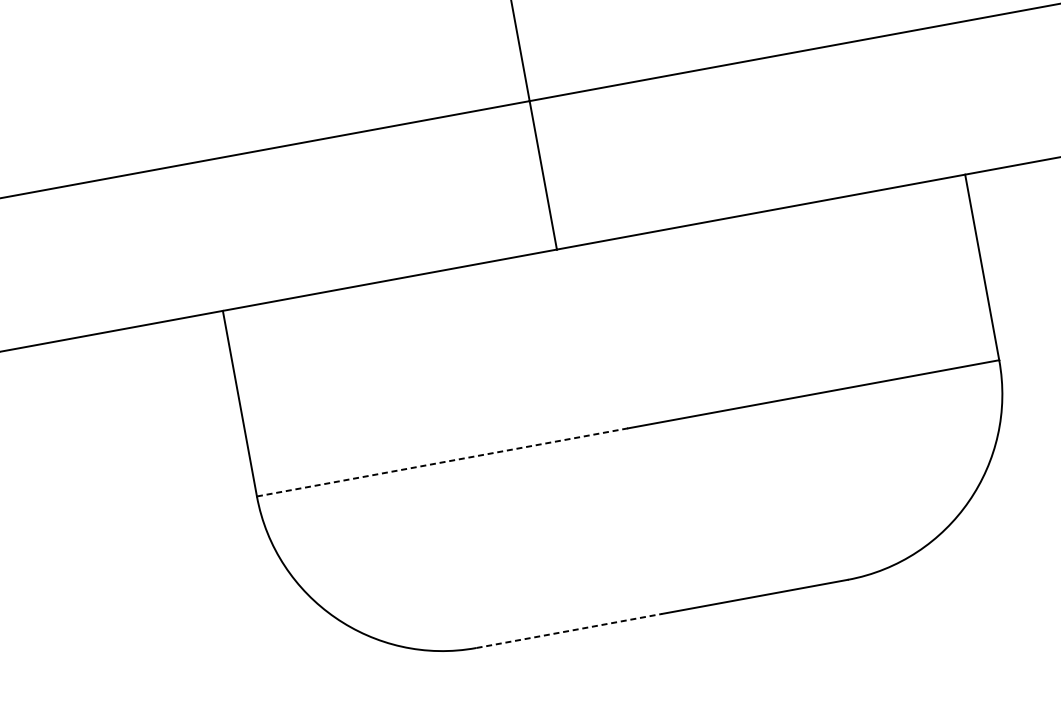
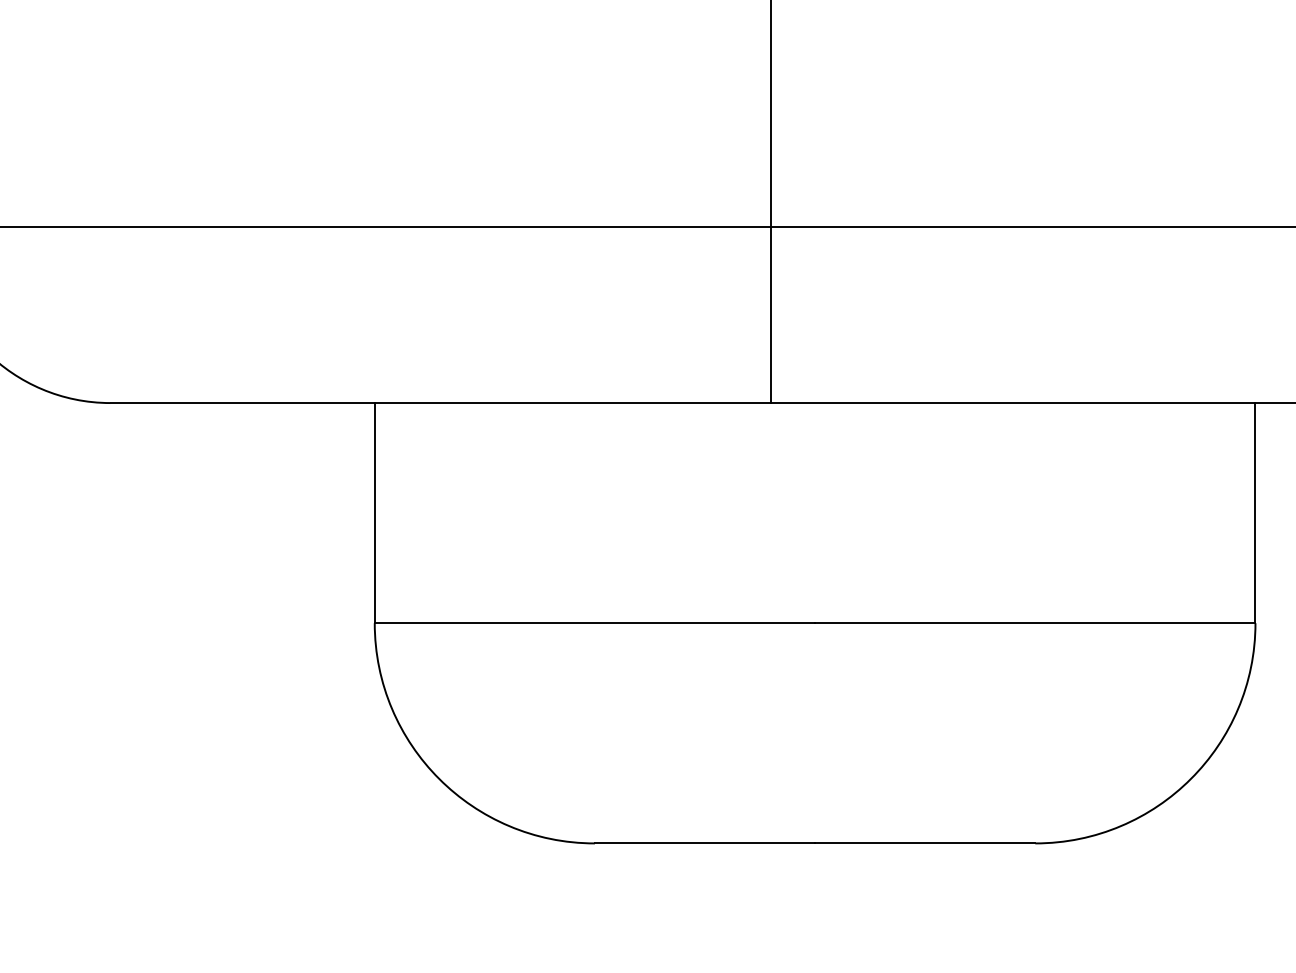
line: (442, 462) -> (594, 623), dashed -> solid
line: (569, 630) -> (705, 843), dashed -> solid

